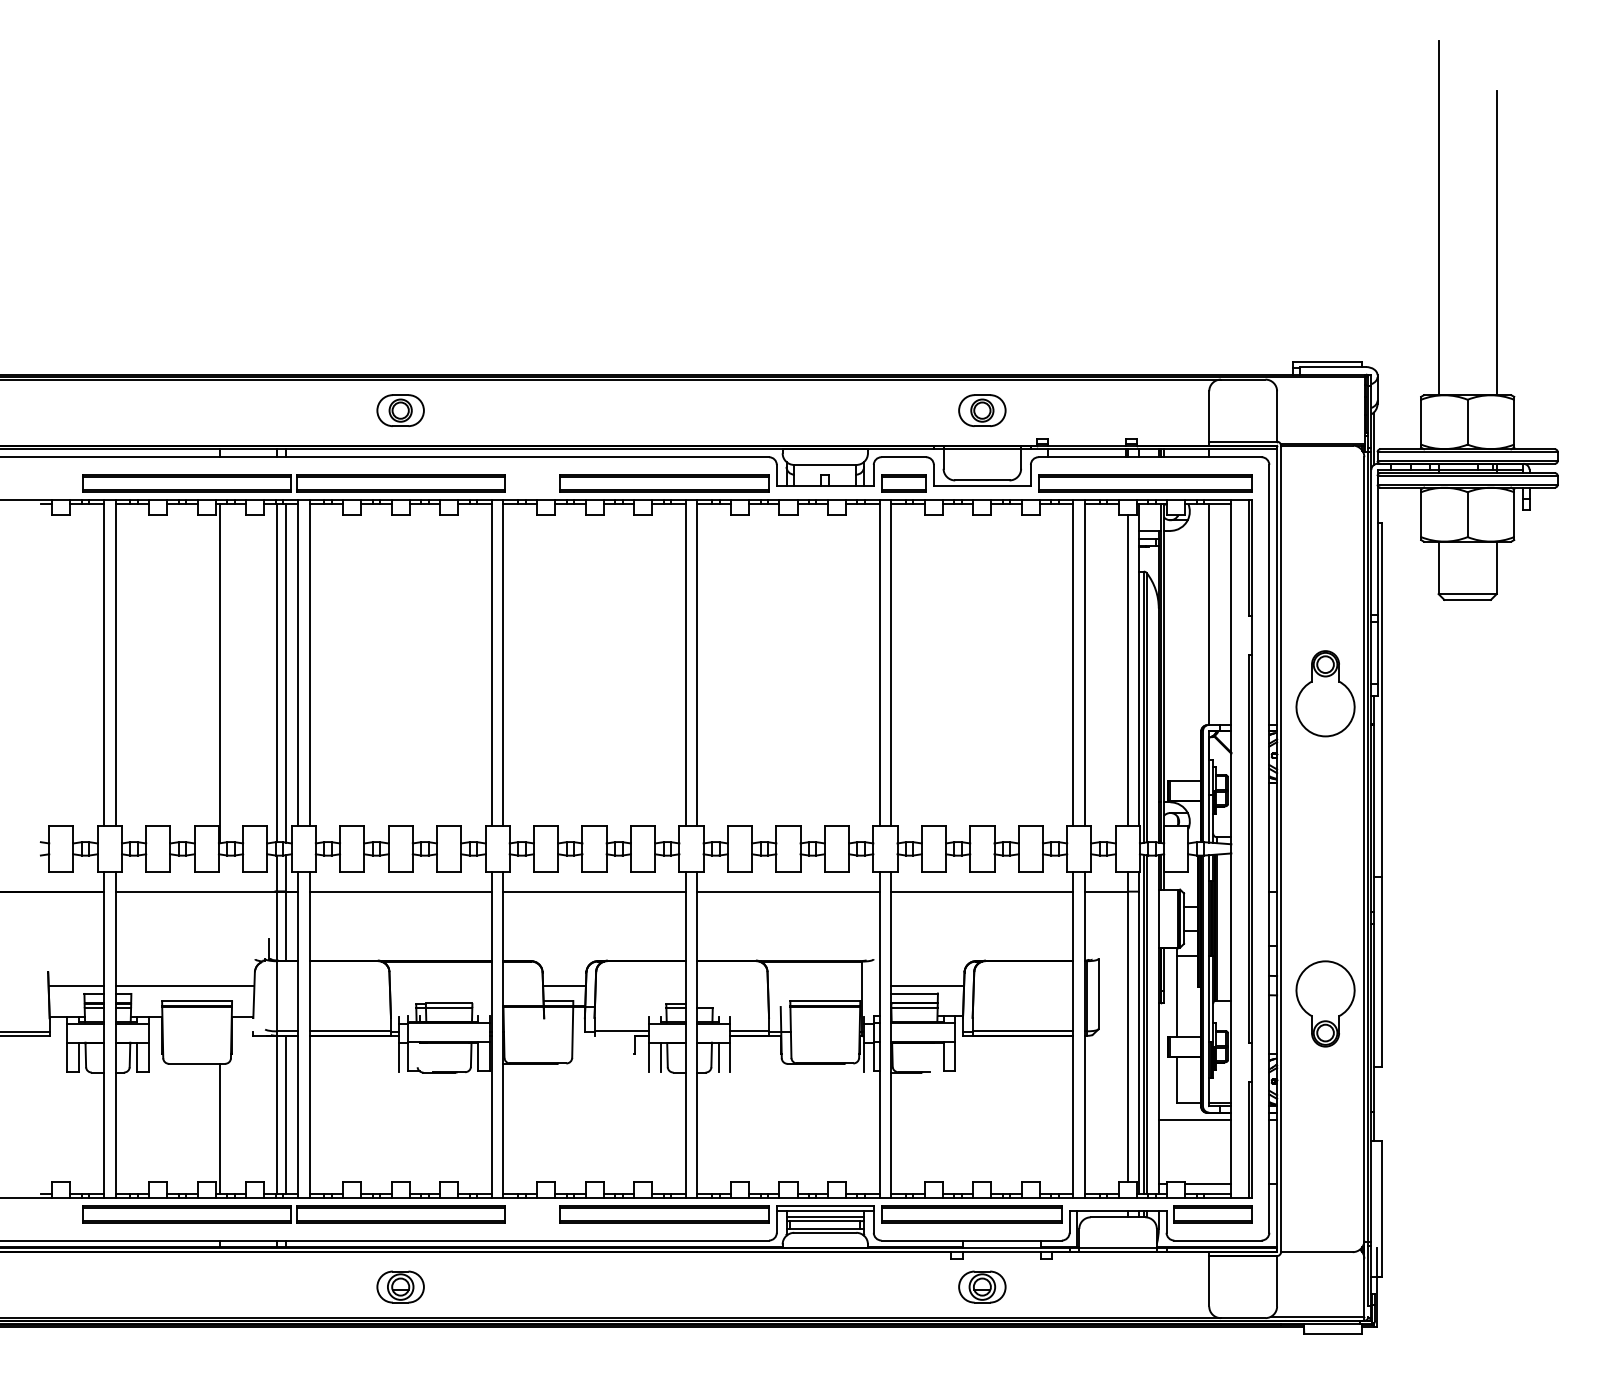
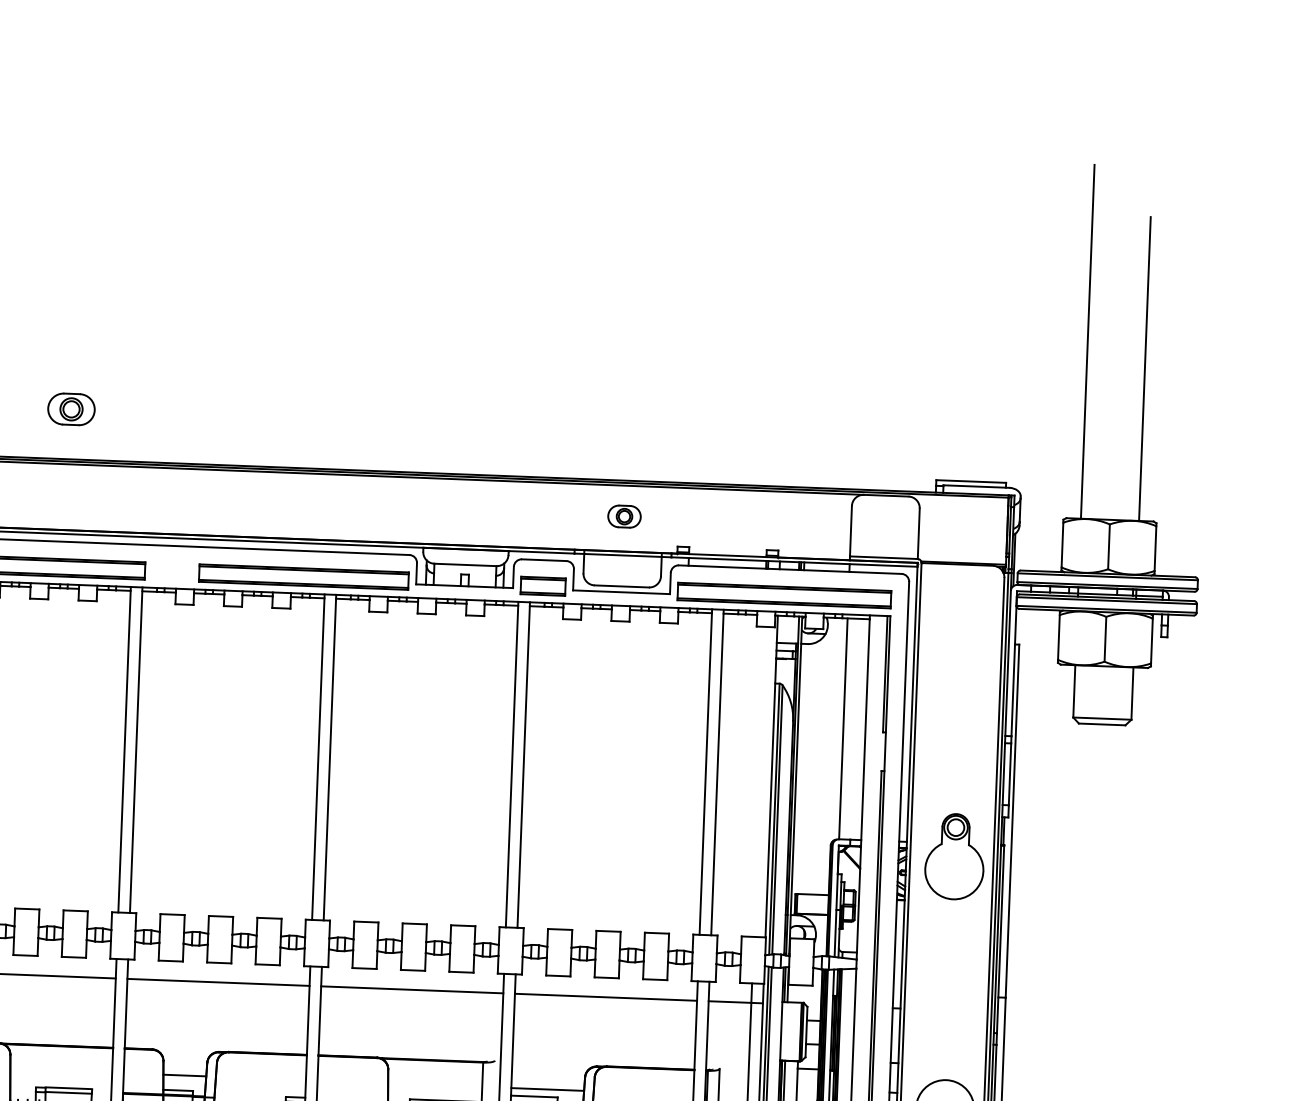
part: (400, 410) -> (71, 409), moved
part: (982, 410) -> (624, 516), size x0.7
line: (1127, 670) -> (759, 781), removed
part: (1325, 693) -> (954, 856), moved

